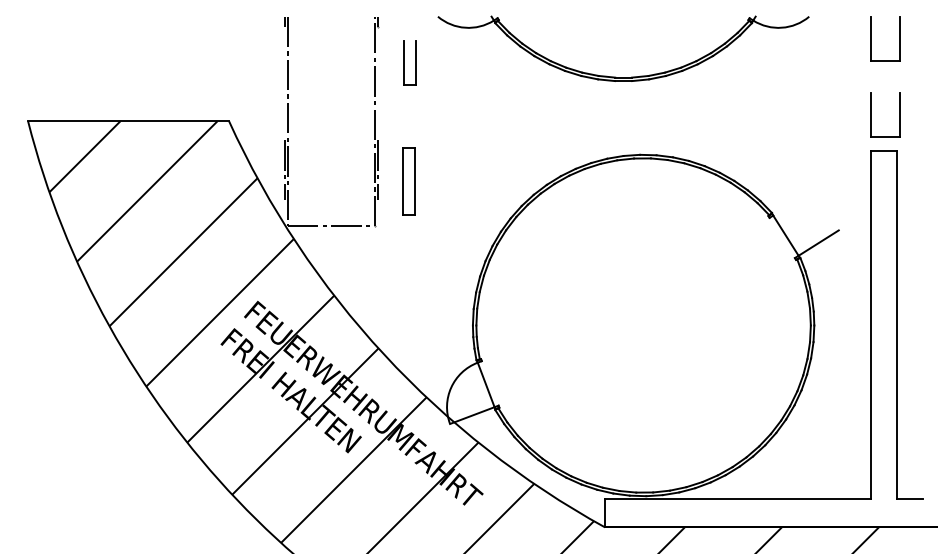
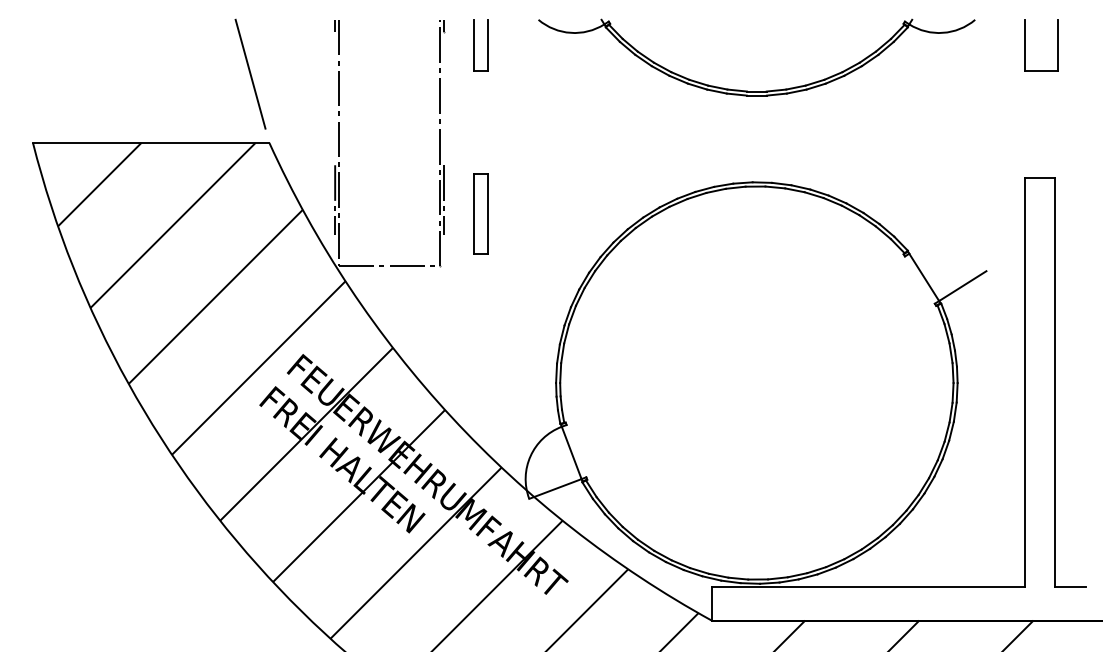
line: (212, 62) -> (249, 73), added
part: (409, 62) -> (480, 45), moved
part: (623, 77) -> (756, 91), moved
part: (871, 114) -> (1024, 134), removed

